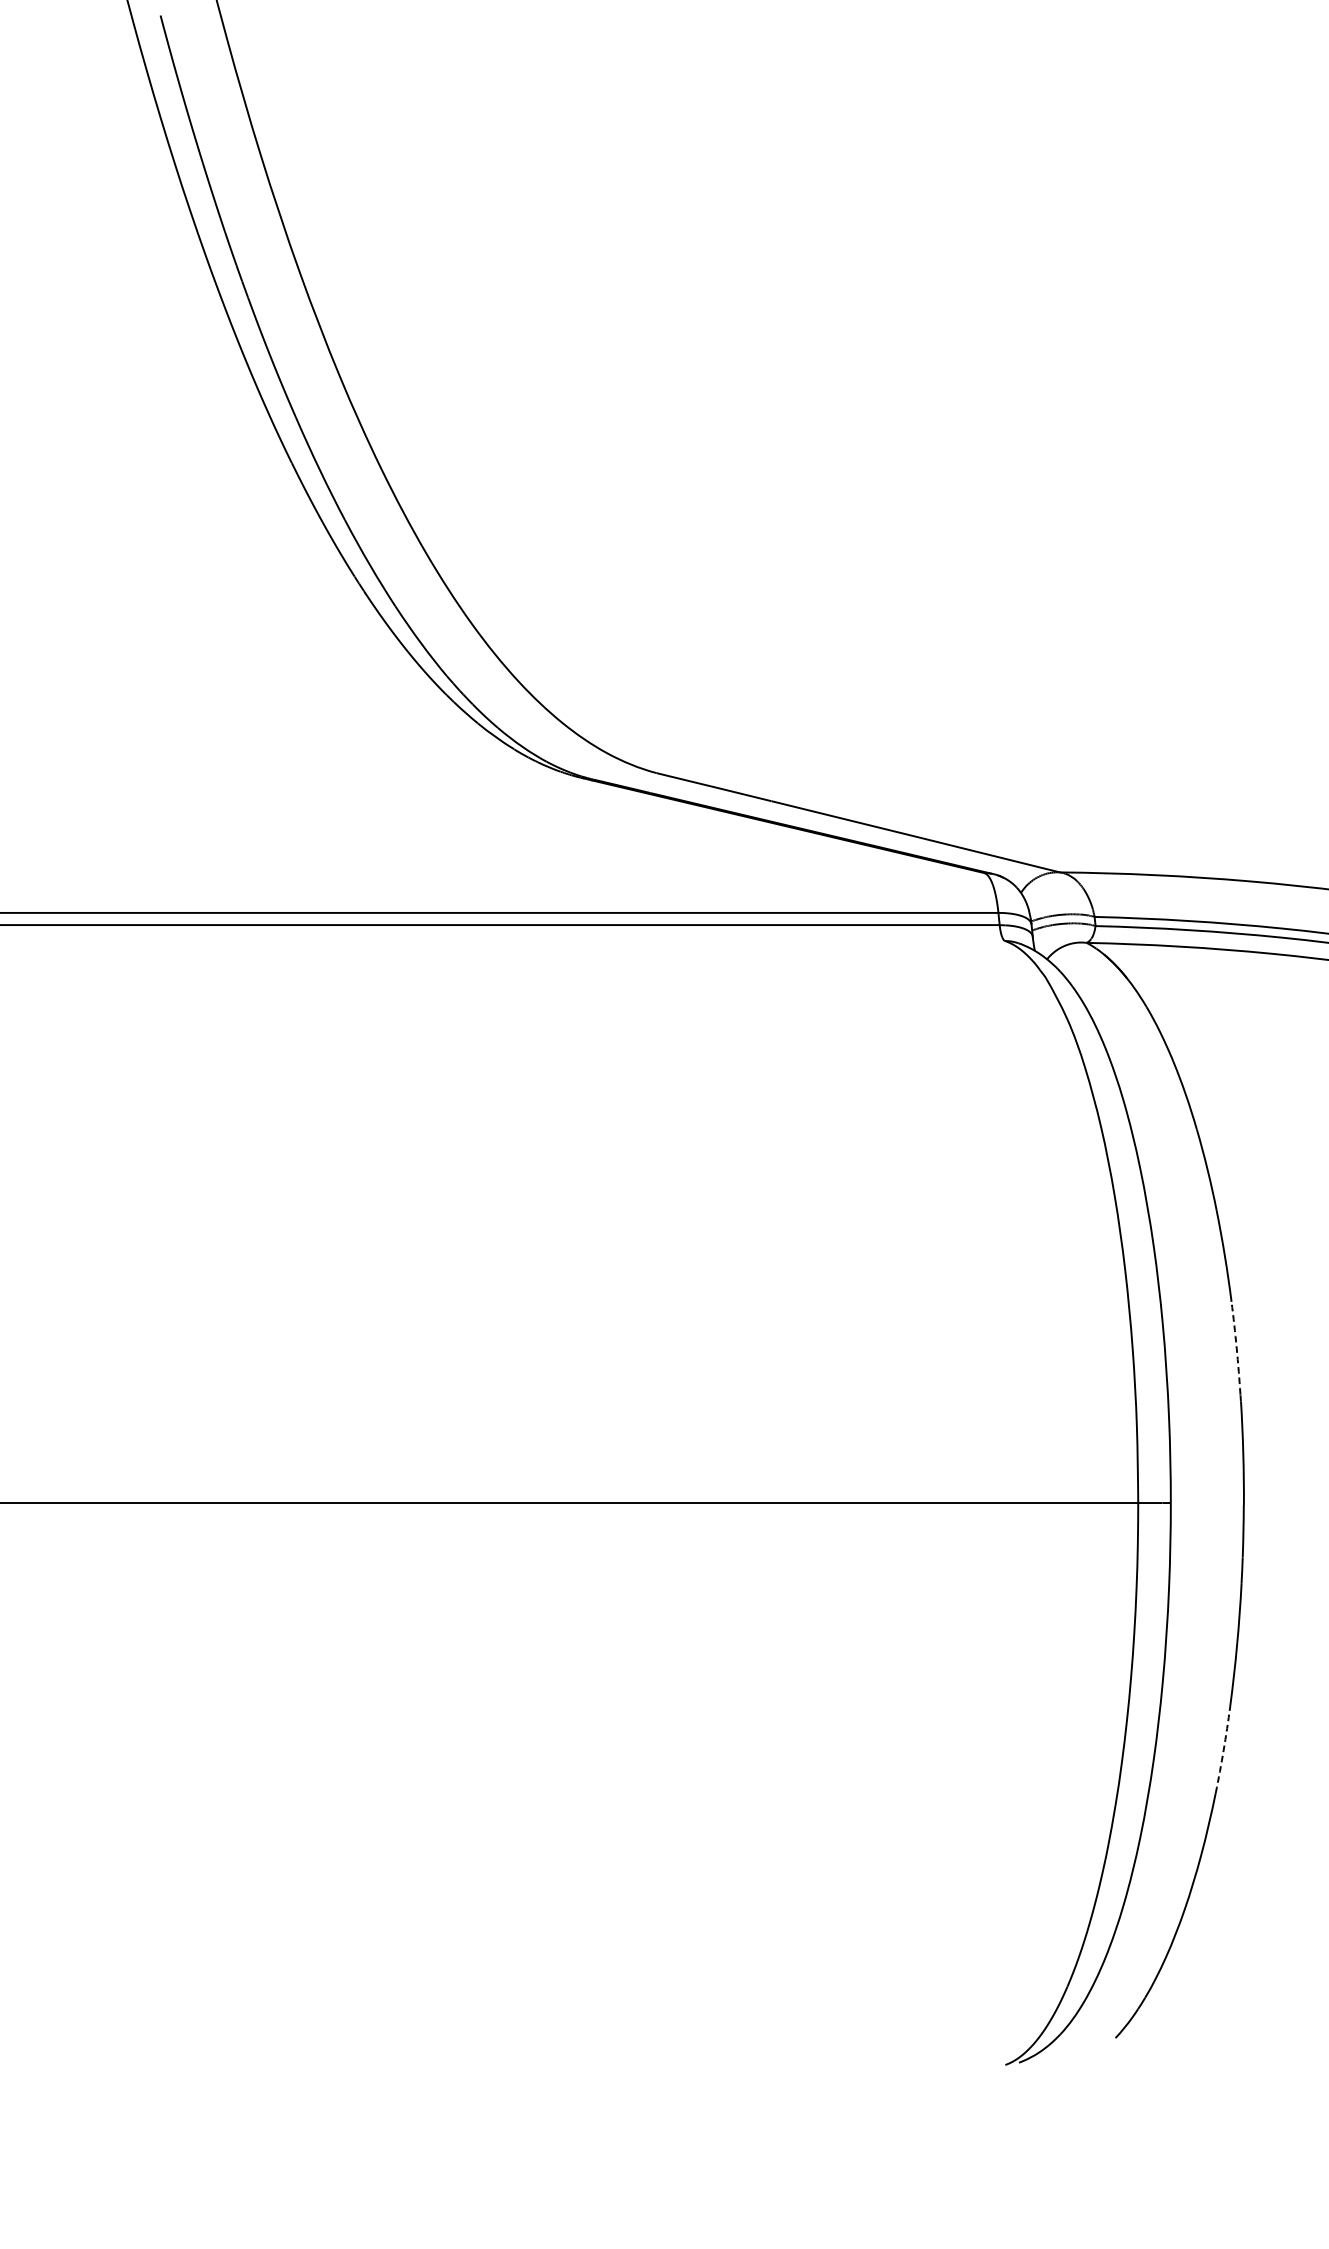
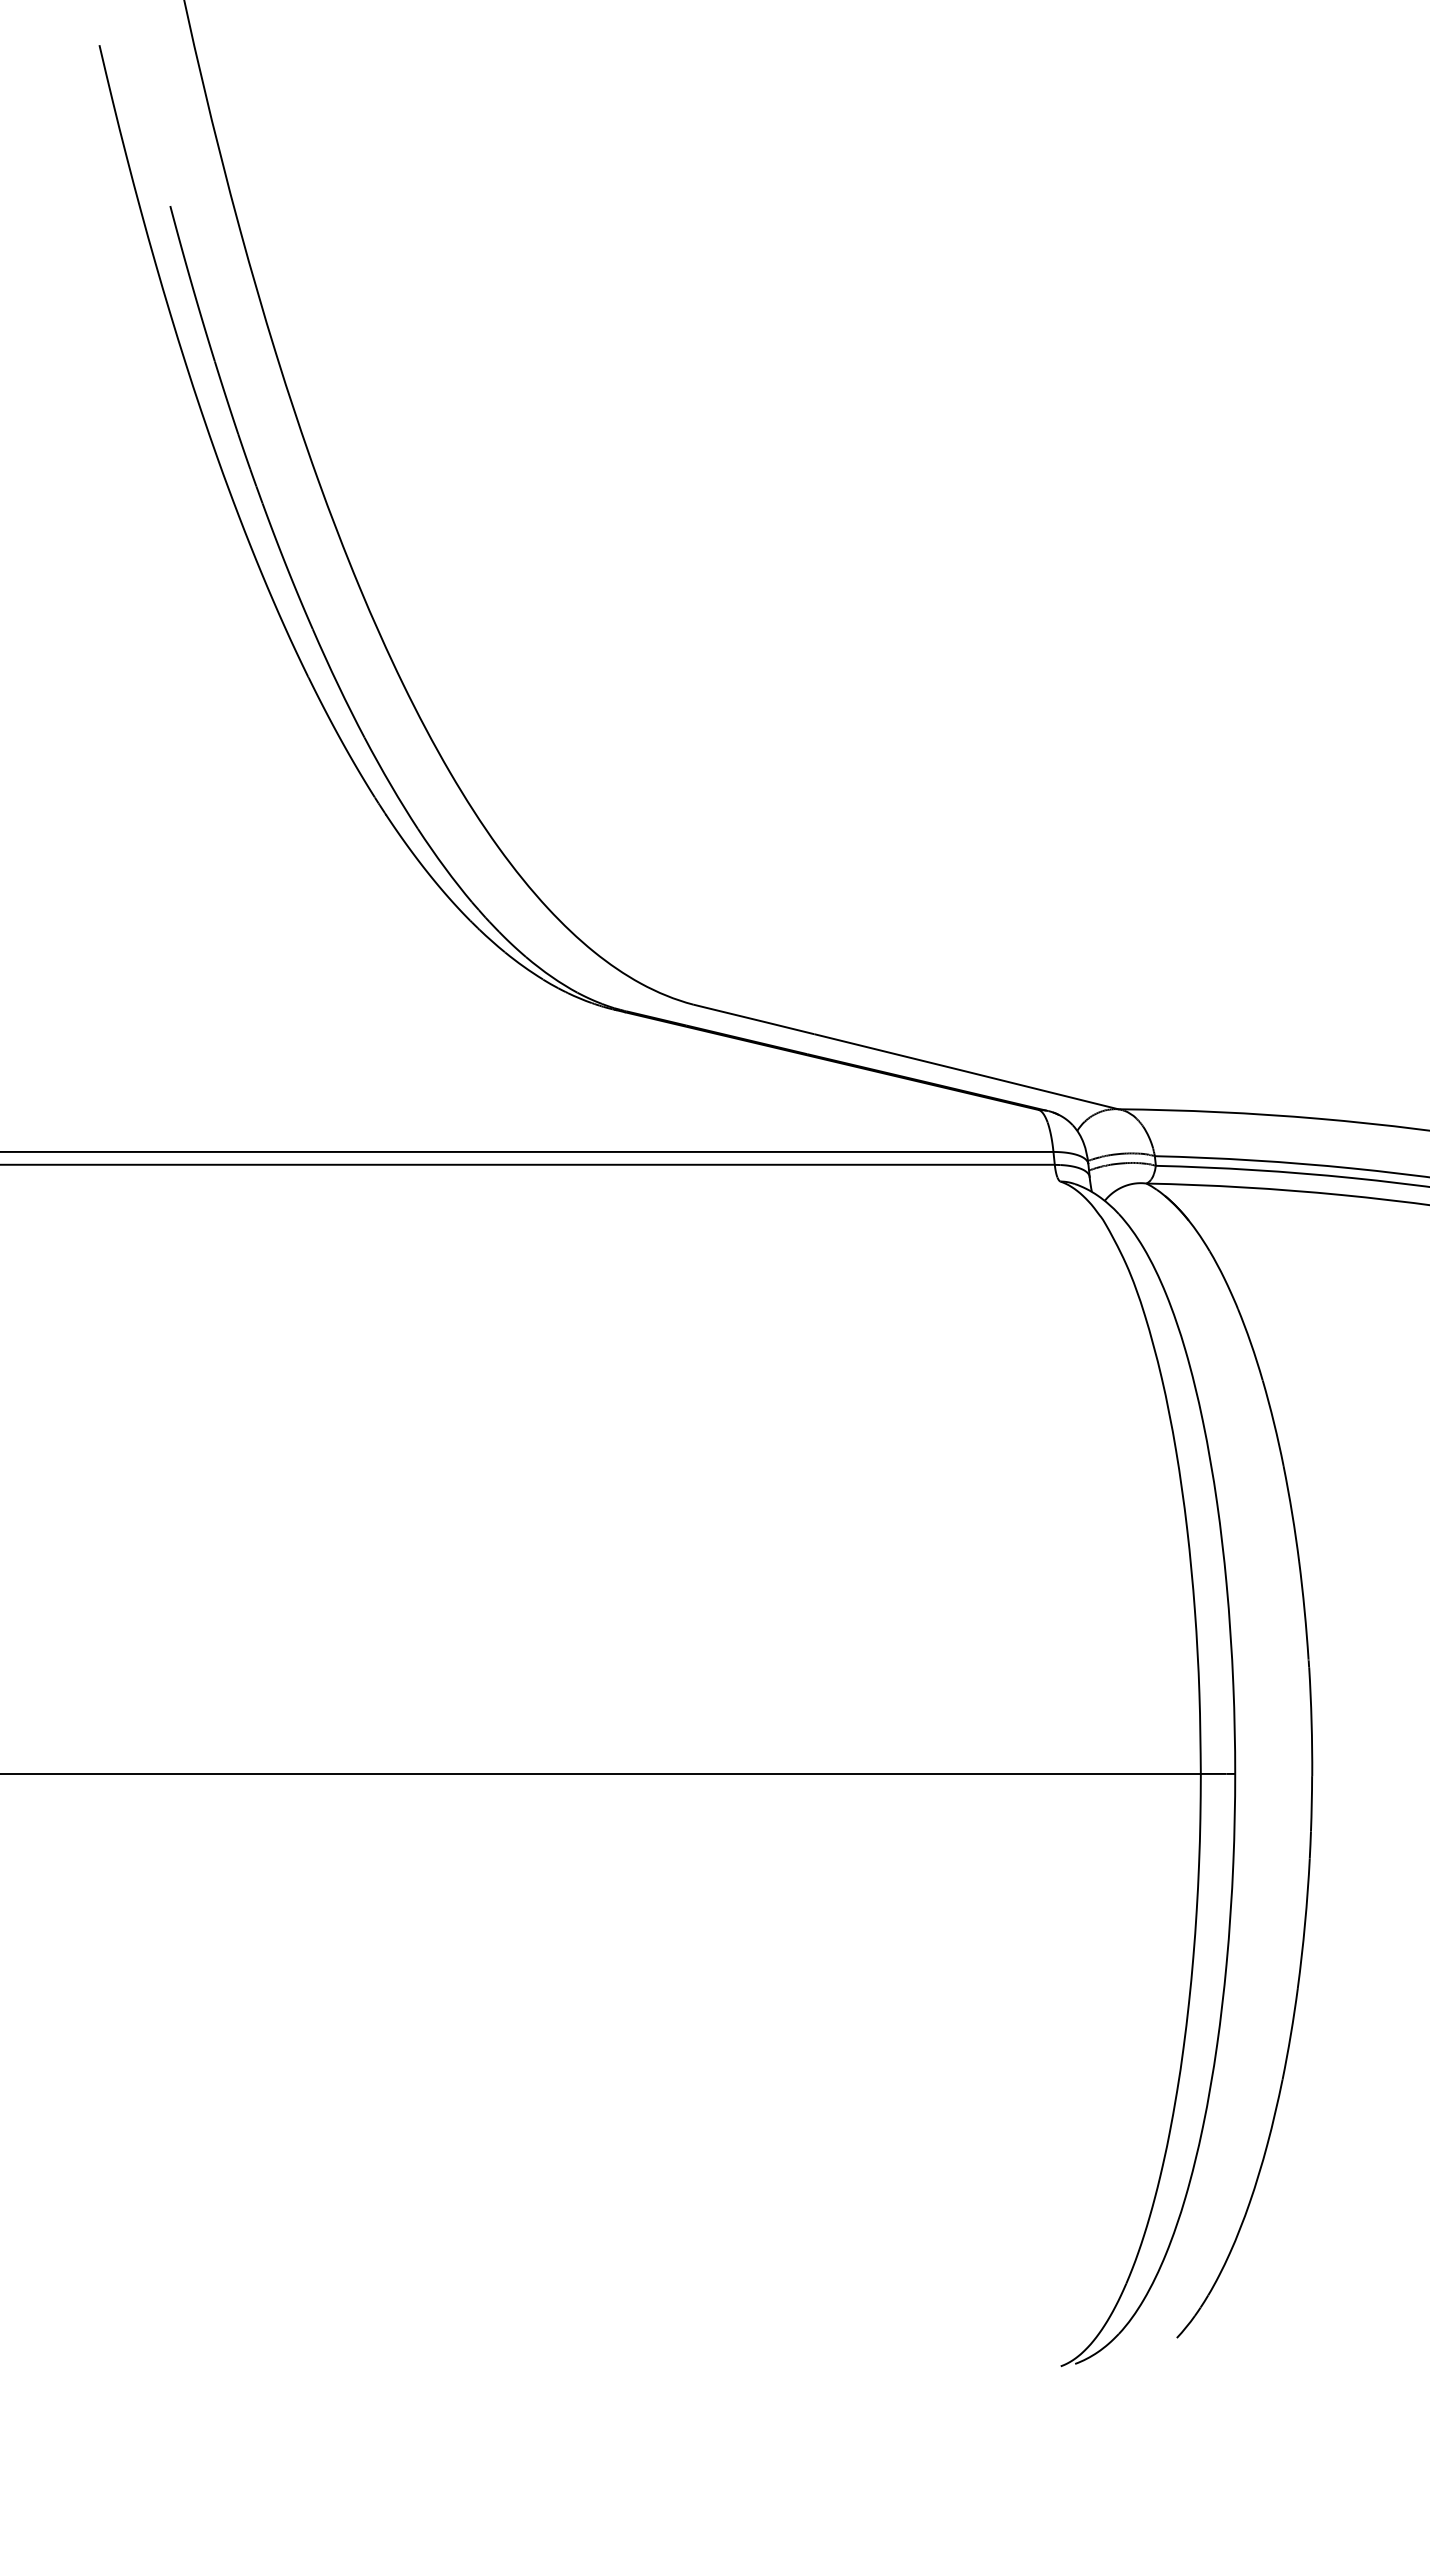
arc: (1236, 1347) -> (1304, 1610), dashed -> solid
arc: (1223, 1750) -> (1290, 2034), dashed -> solid

